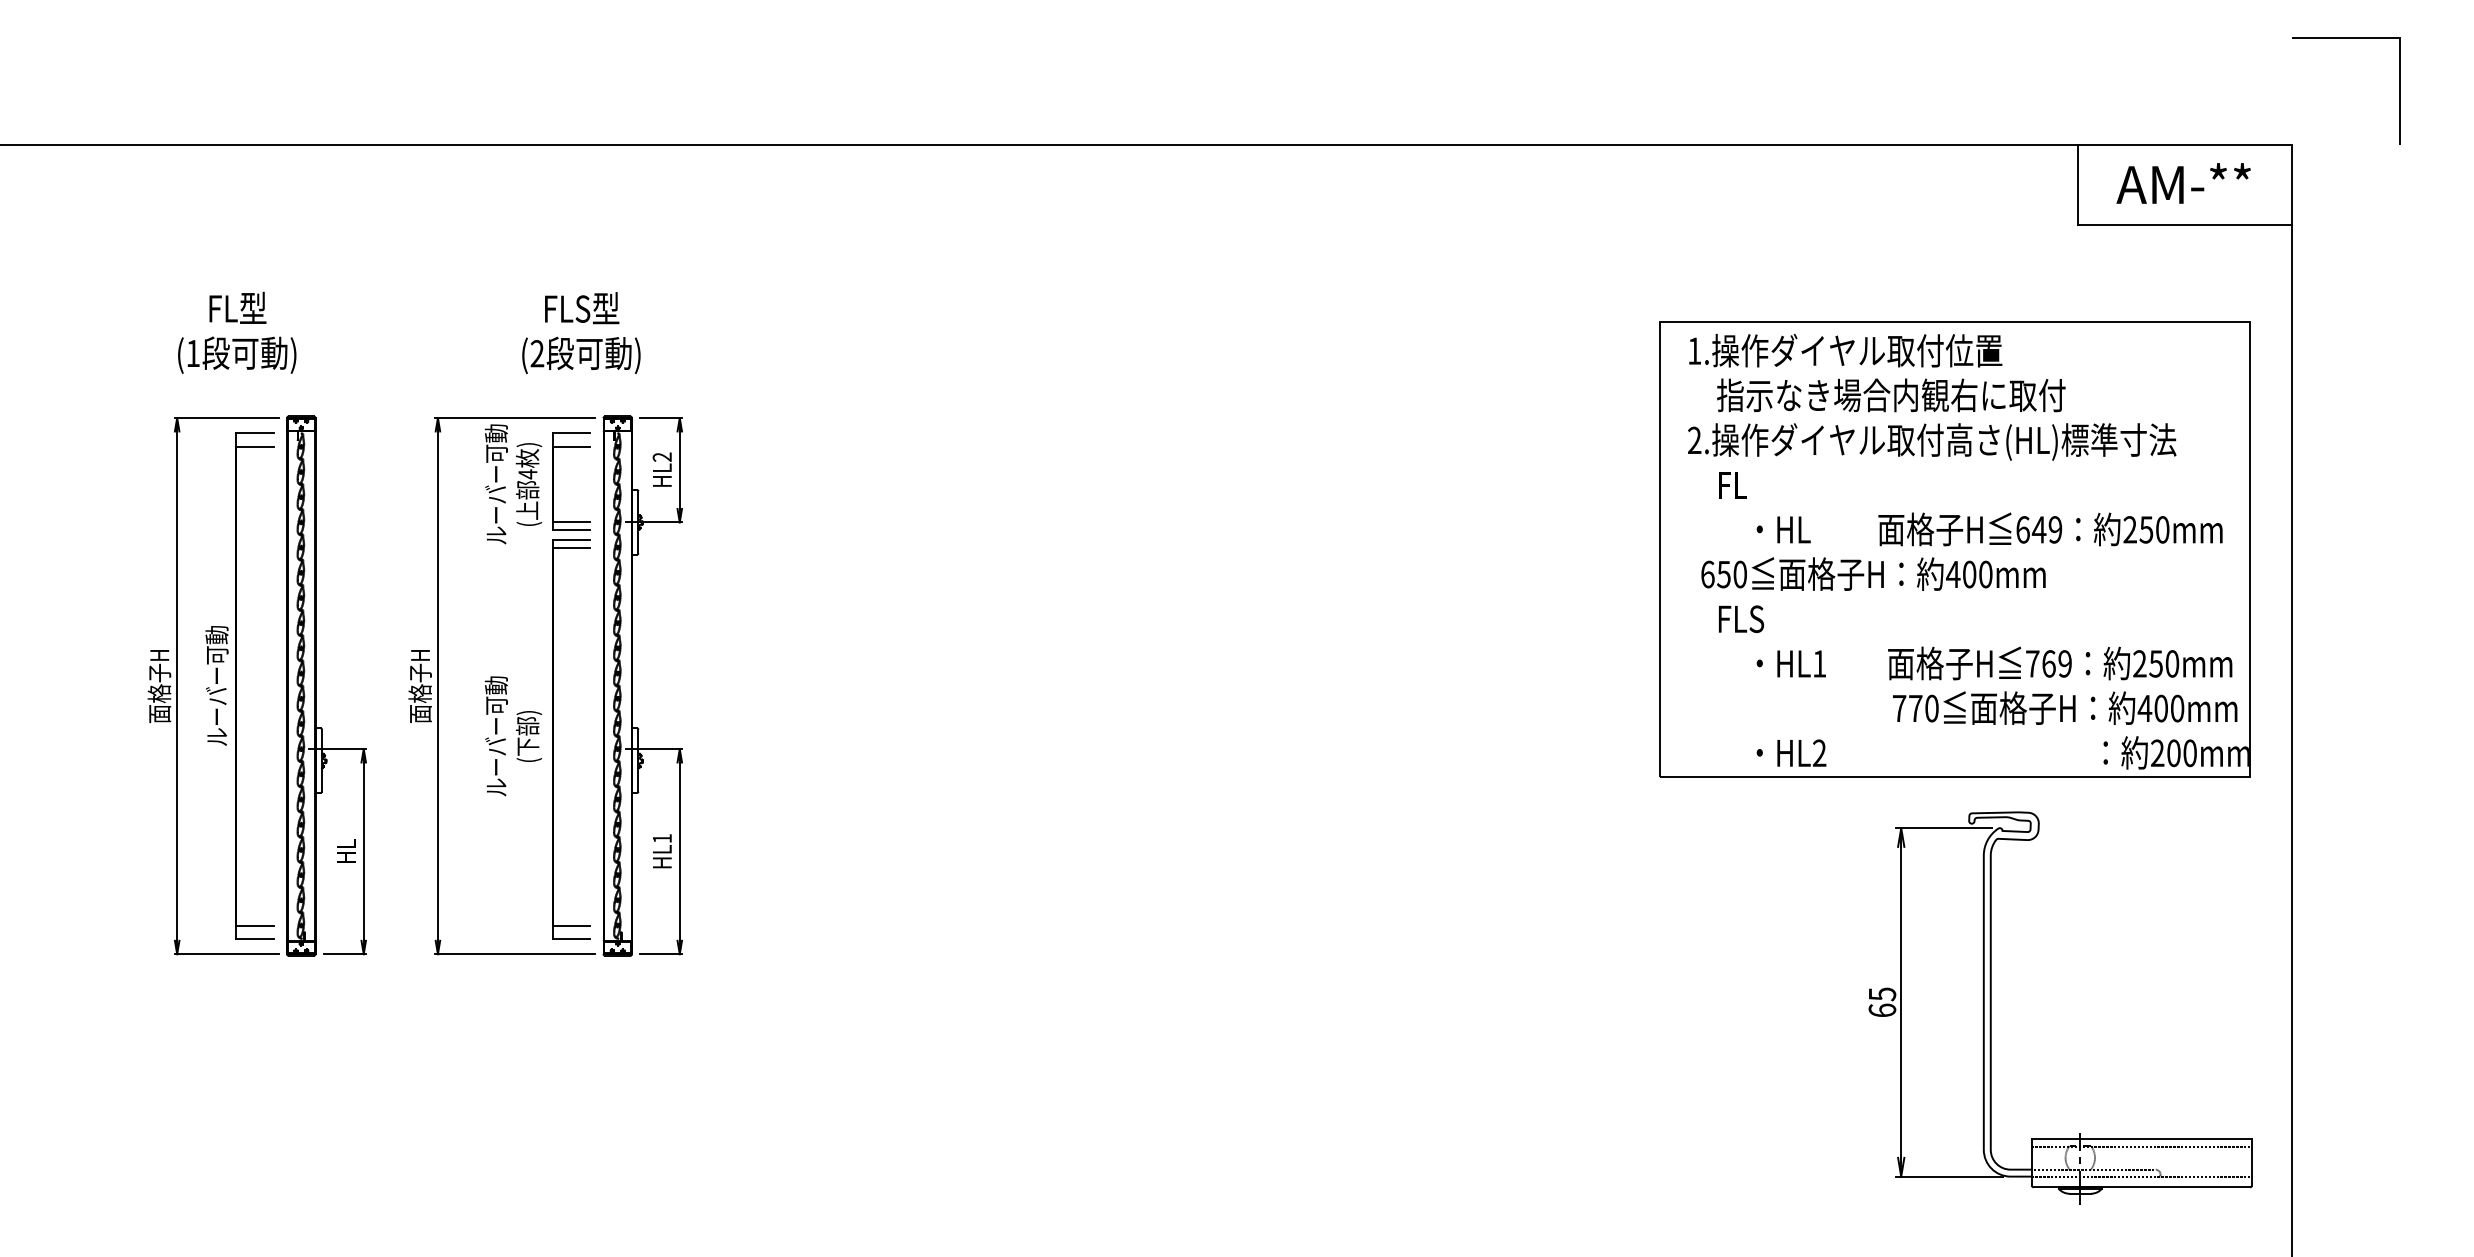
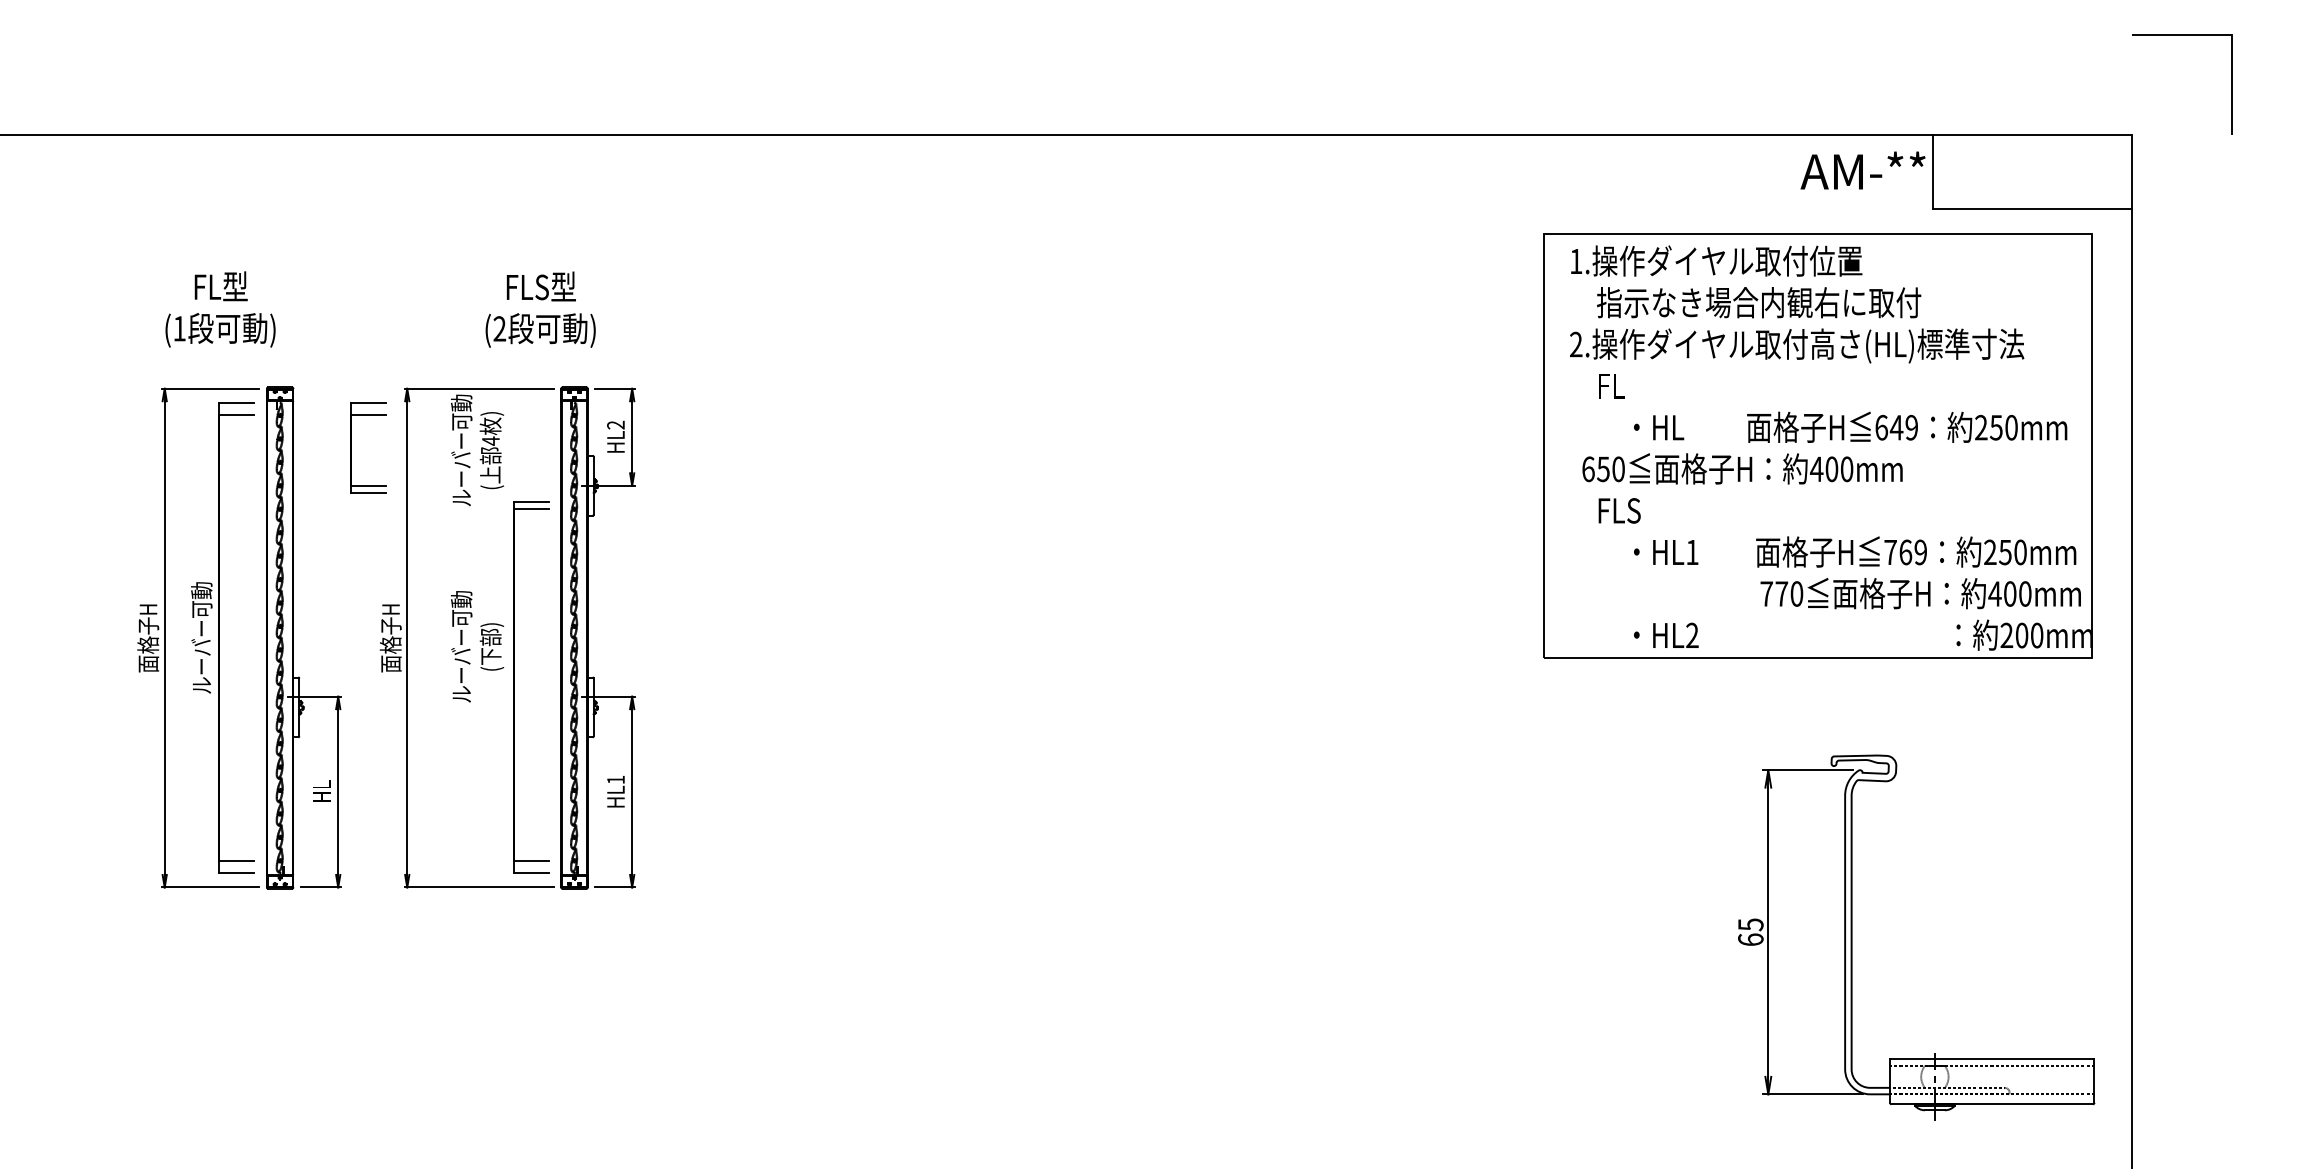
text: (2183, 183) -> (1862, 170), moved
part: (553, 481) -> (351, 447), moved
part: (1954, 548) -> (1817, 445), moved
text: (513, 736) -> (477, 646), moved

